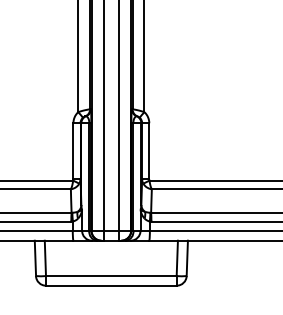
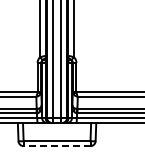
line: (110, 286) -> (56, 146), solid -> dashed

